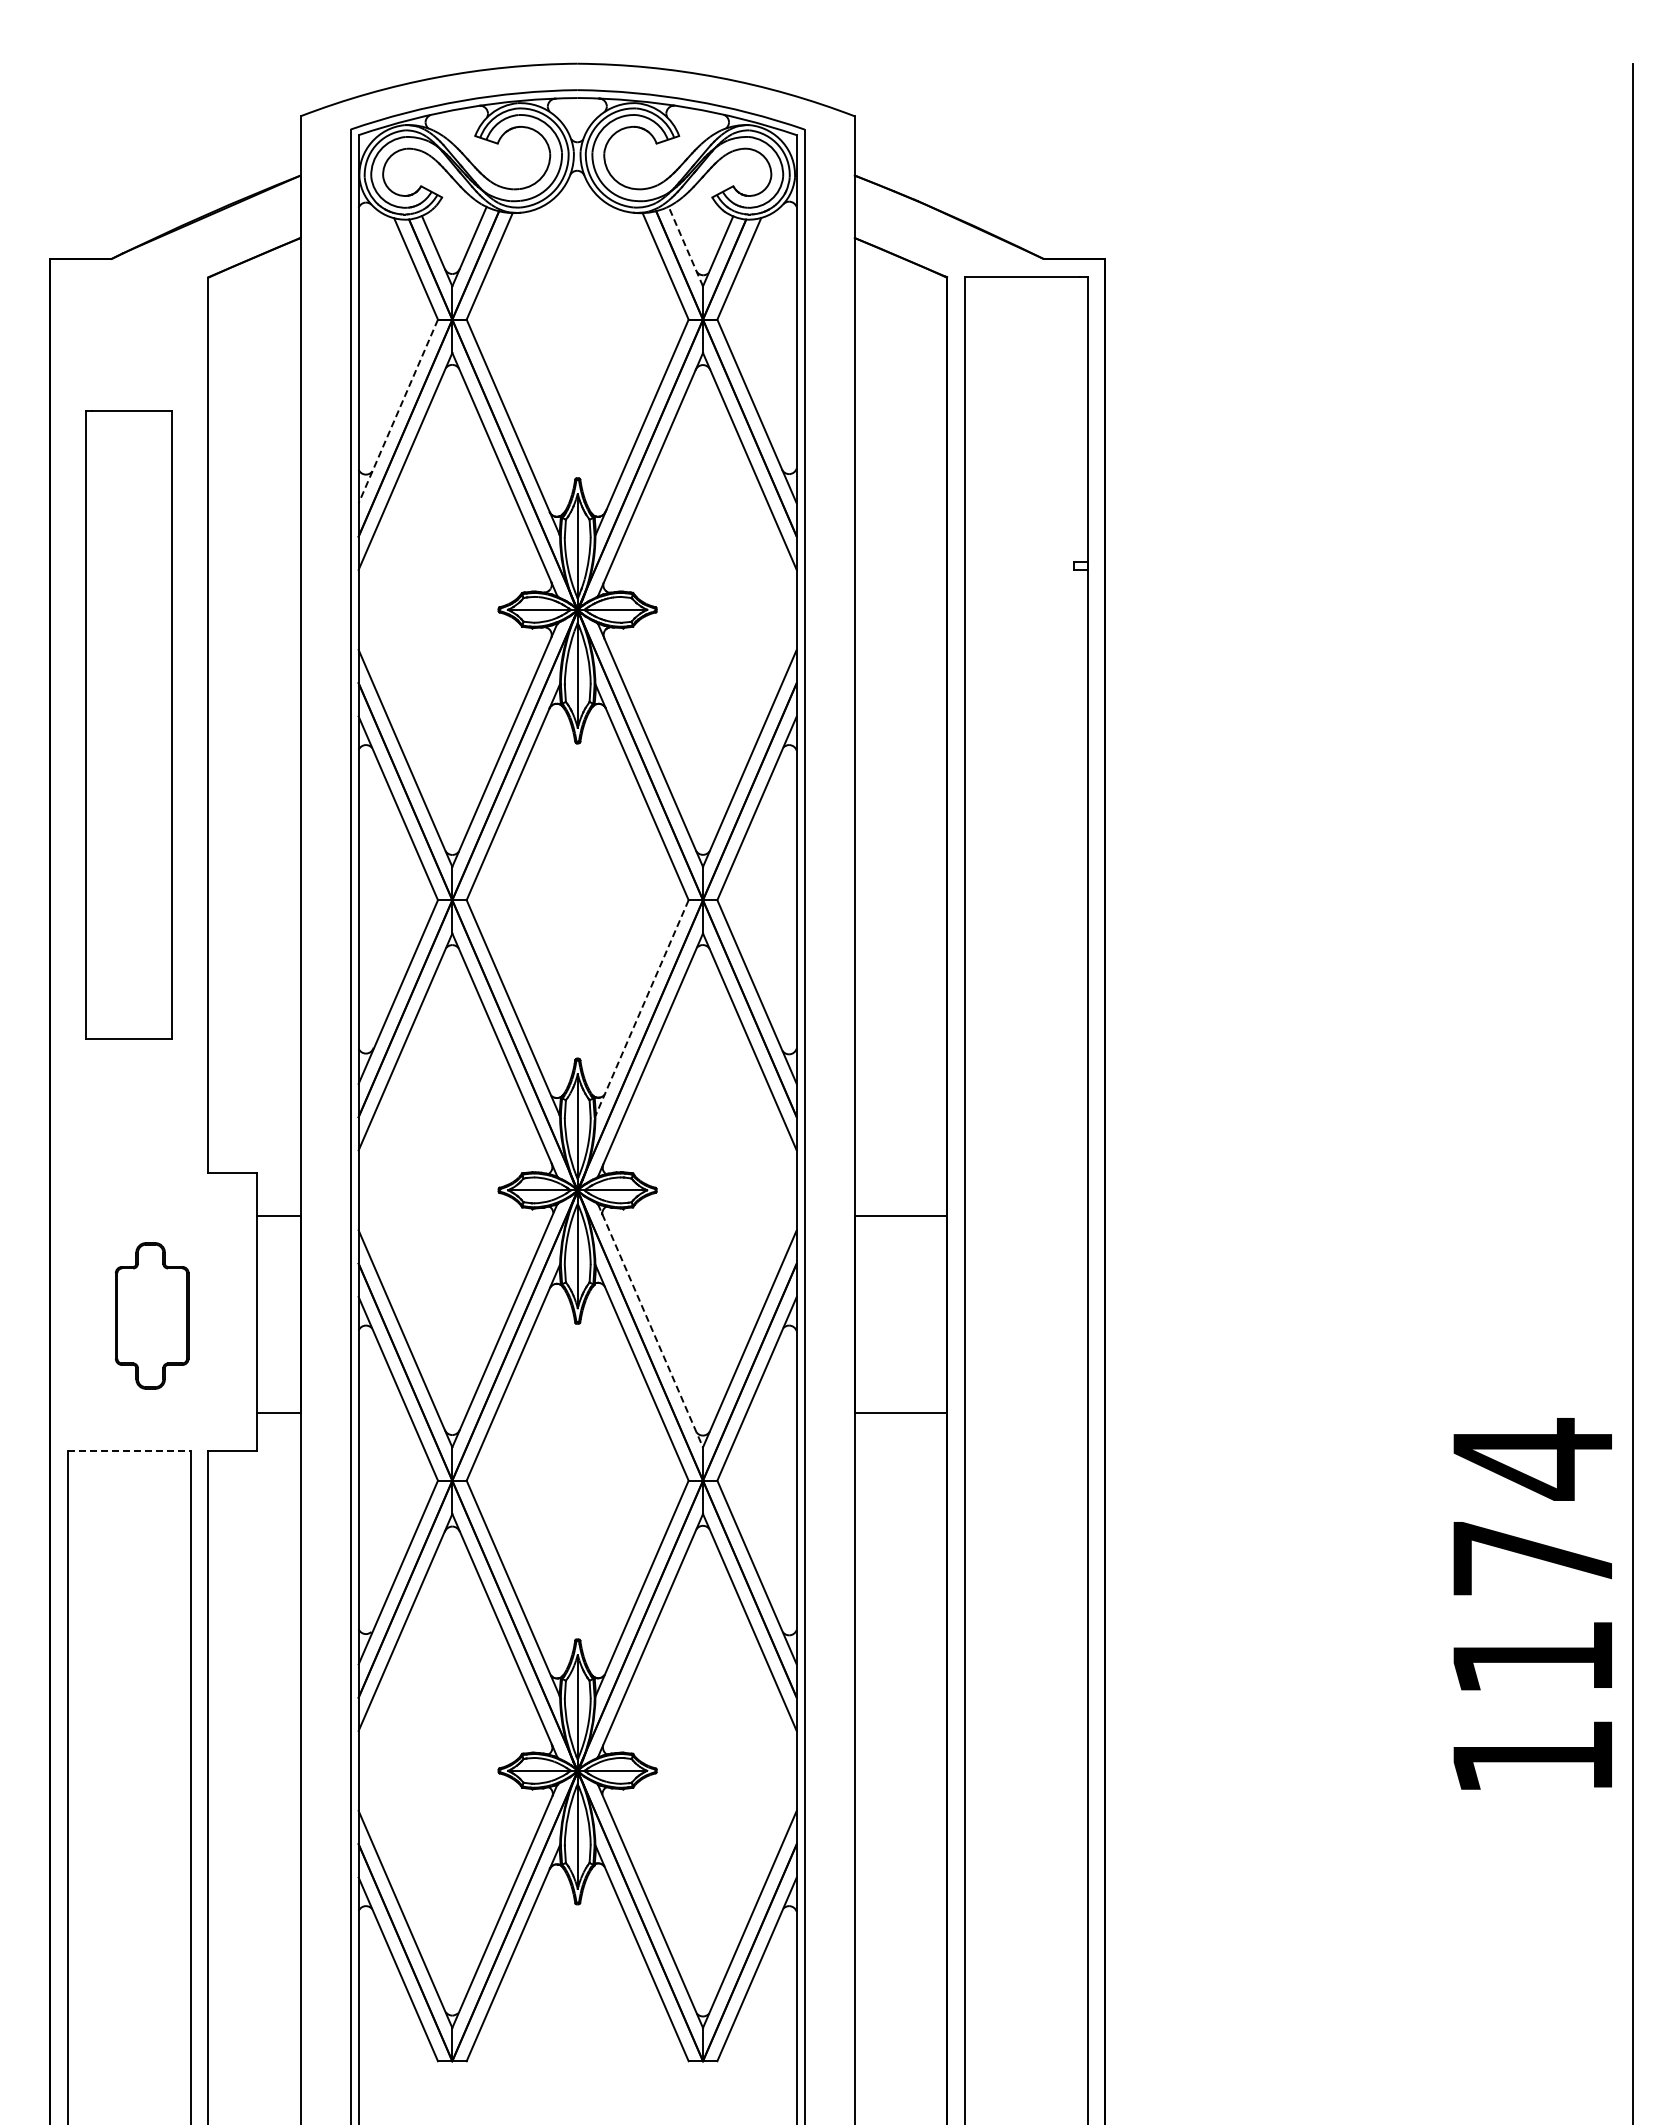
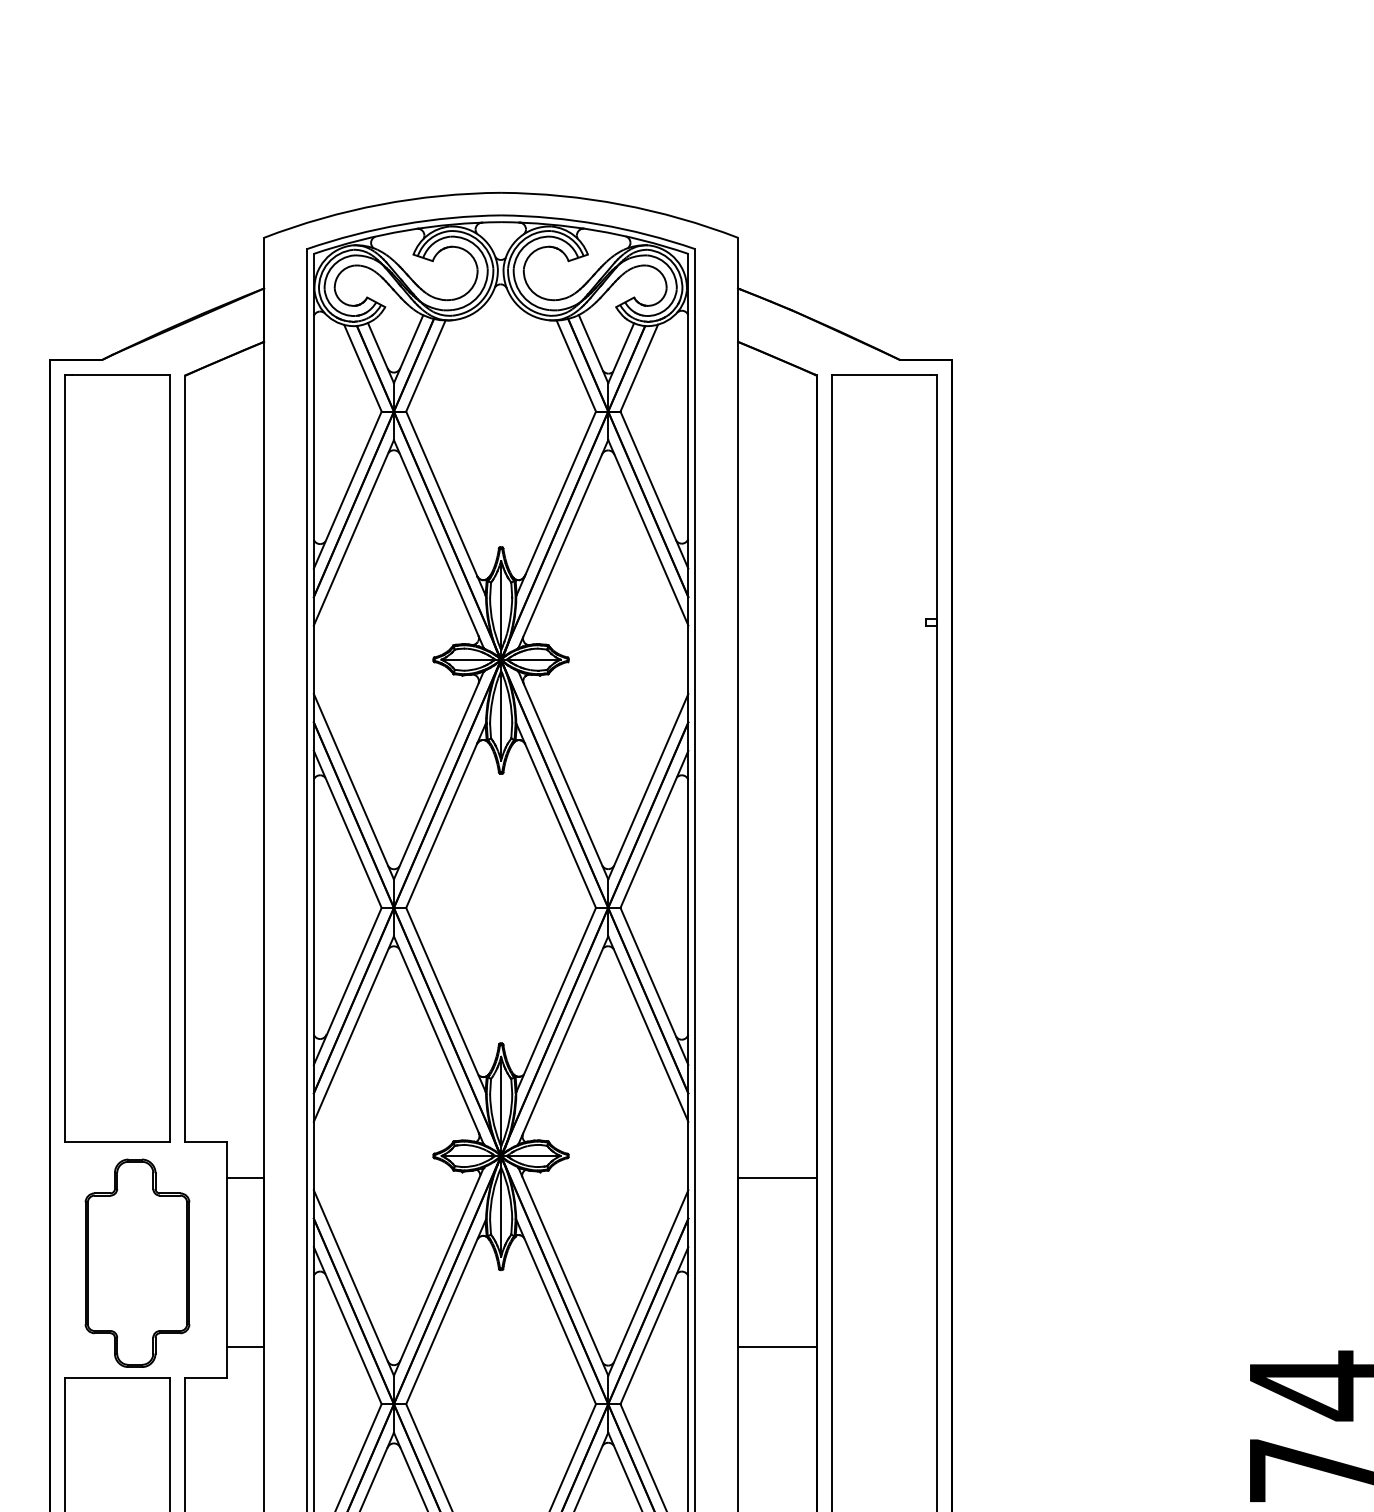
line: (685, 246) -> (593, 349), dashed -> solid
line: (398, 411) -> (347, 490), dashed -> solid
part: (129, 724) -> (117, 757), size x1.43
line: (642, 1008) -> (556, 1000), dashed -> solid
part: (151, 1315) -> (136, 1262), size x1.67
line: (650, 1326) -> (563, 1272), dashed -> solid
line: (129, 1450) -> (117, 1378), dashed -> solid

